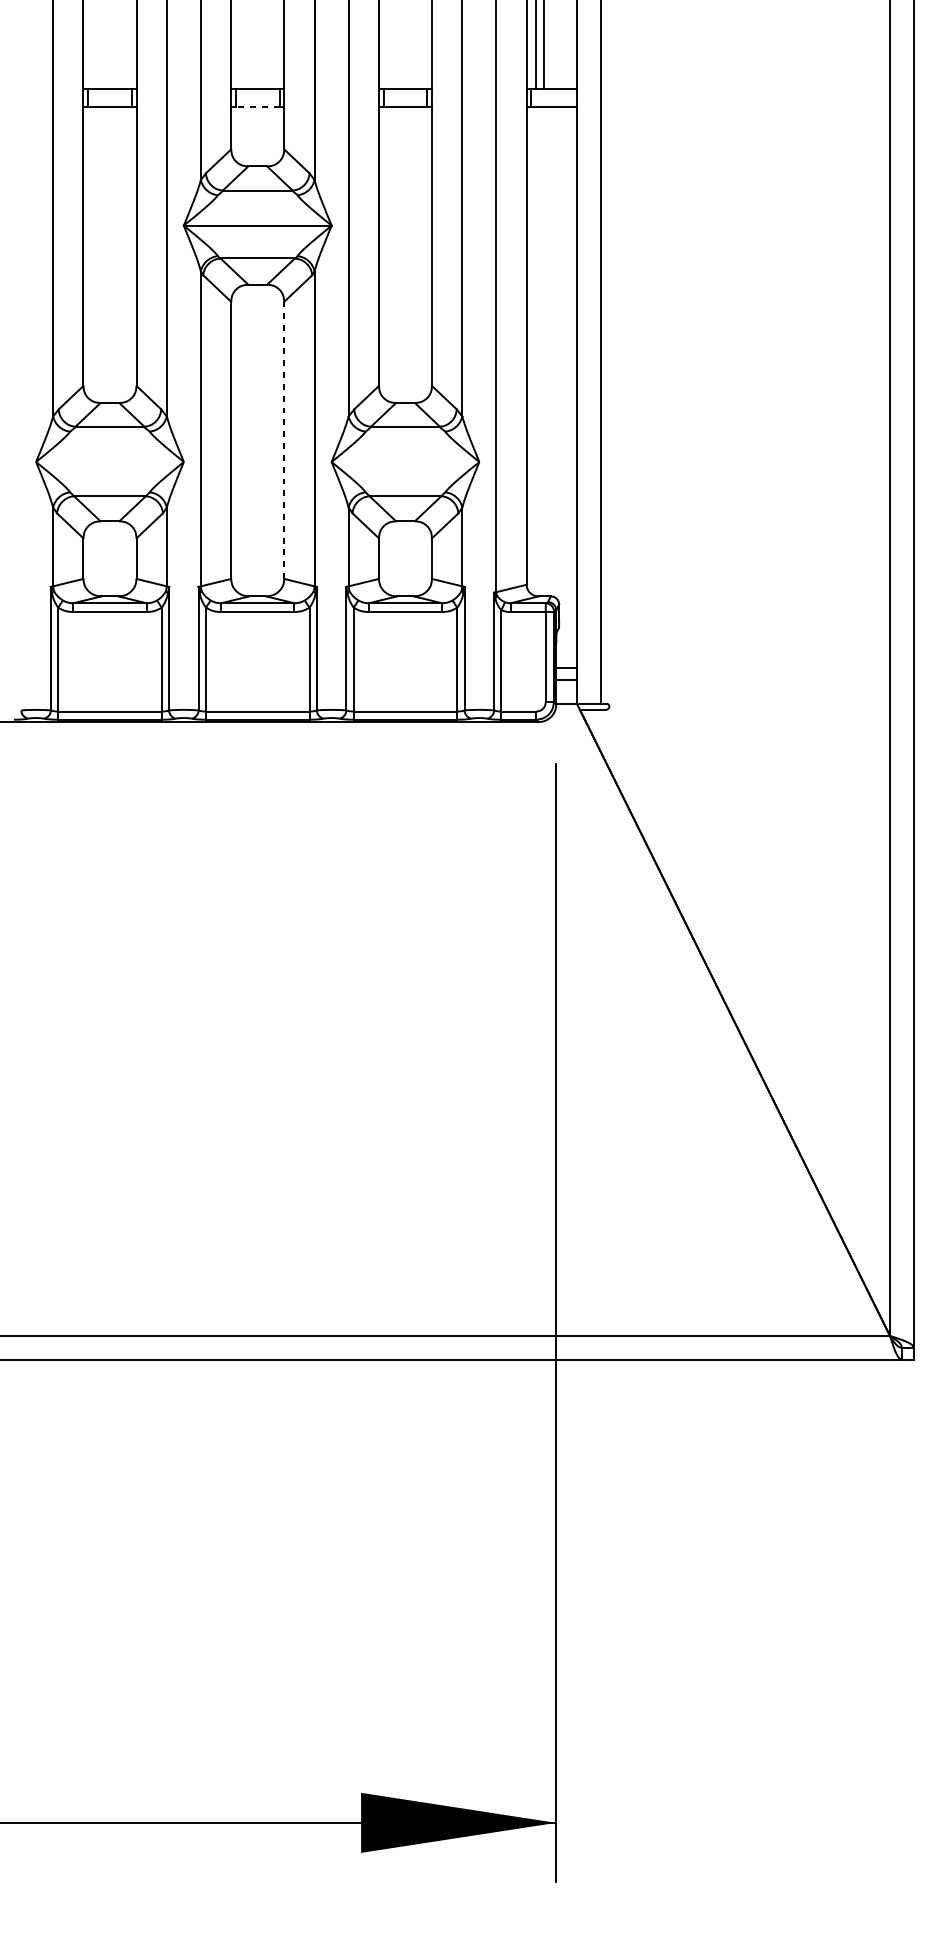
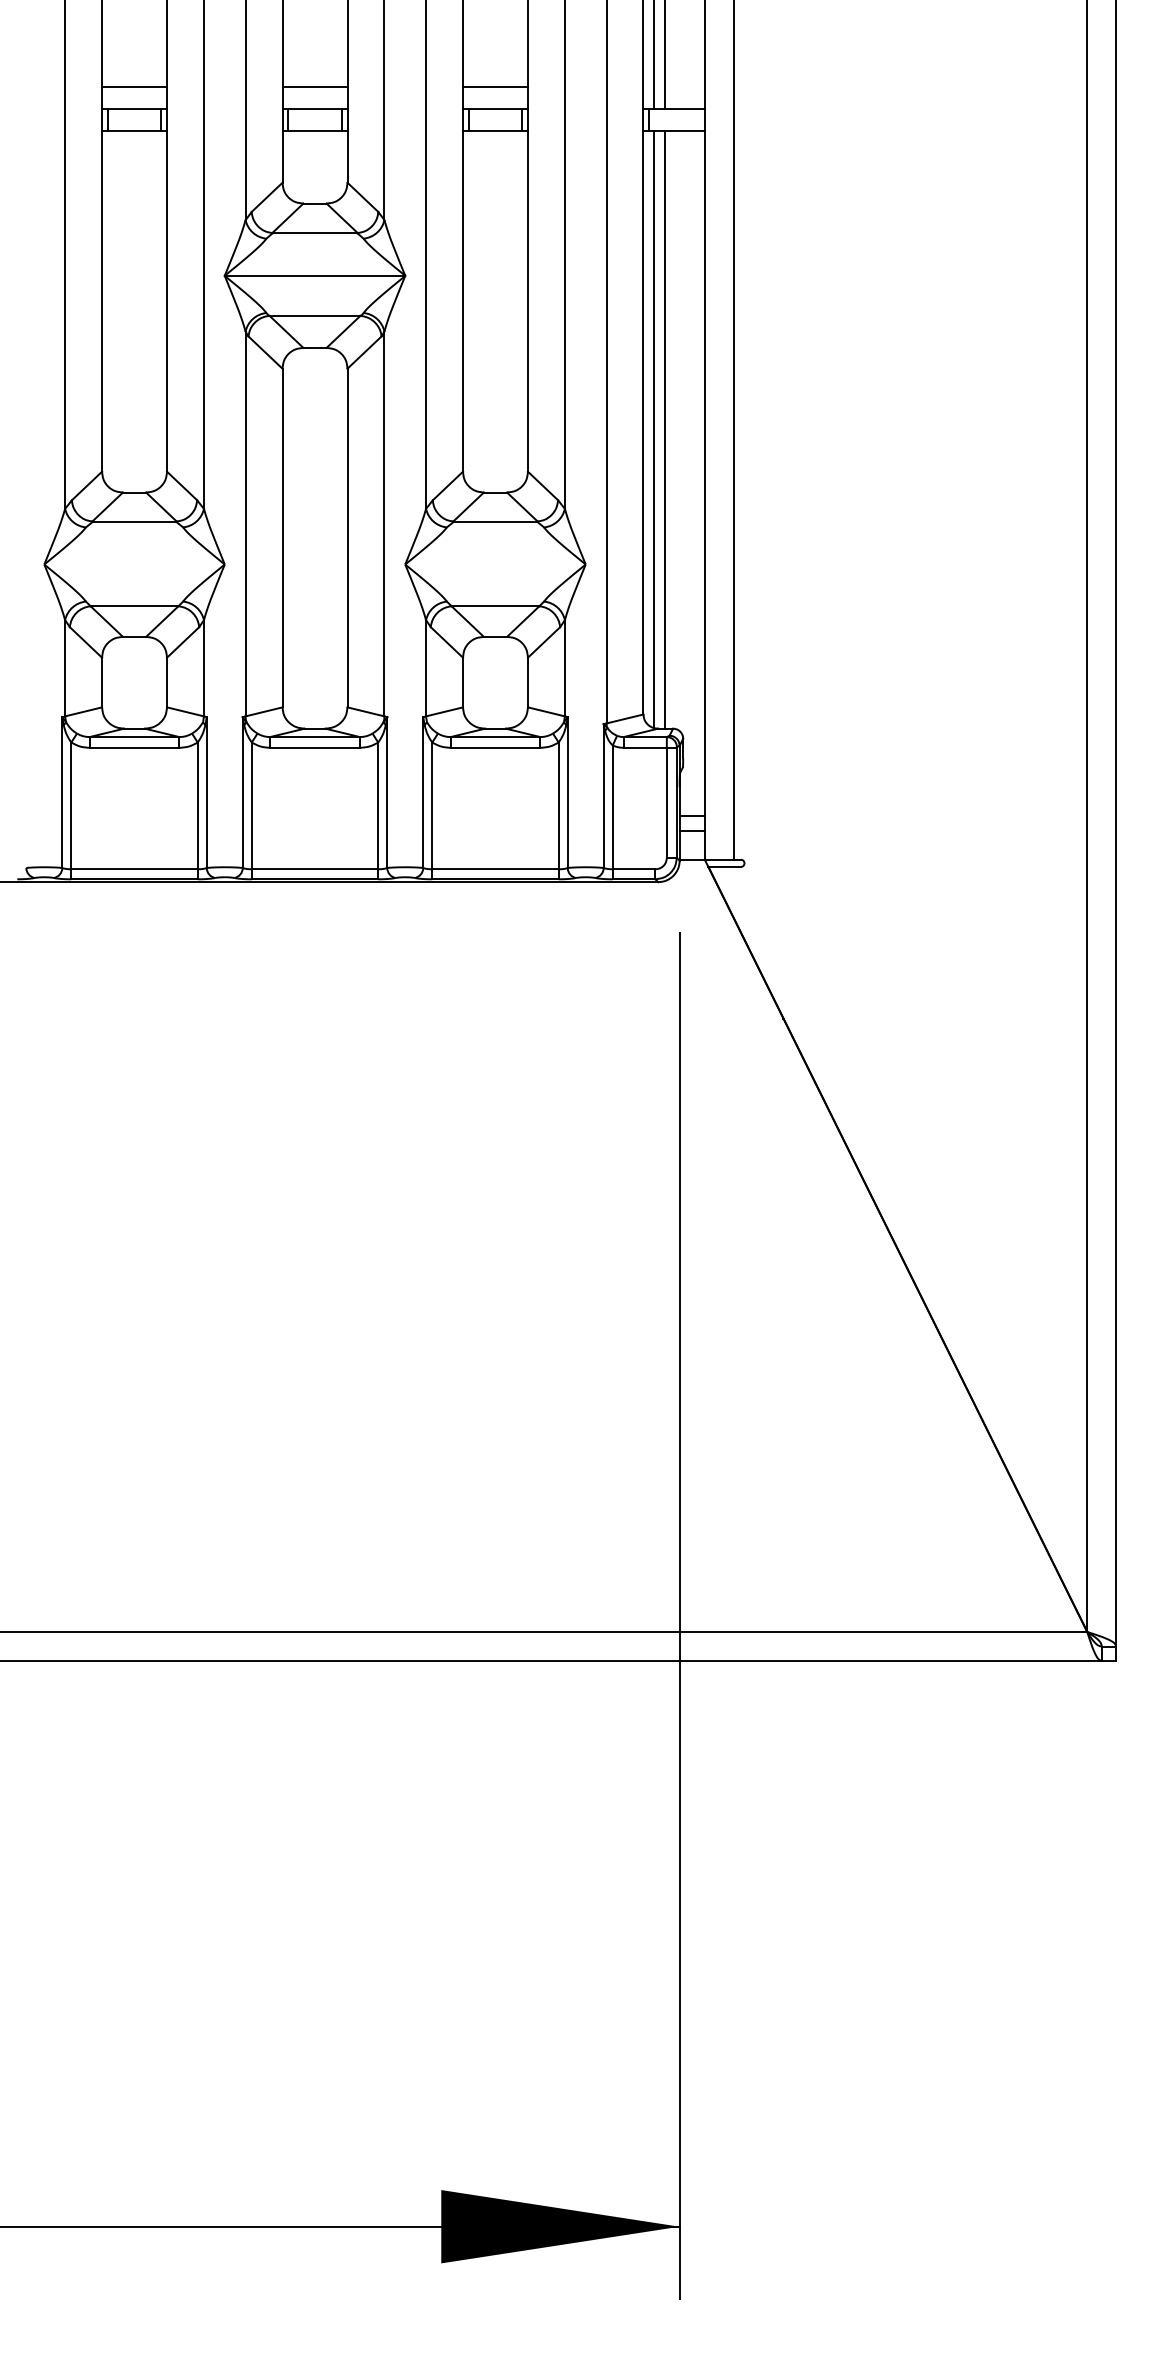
line: (109, 71) -> (134, 87), added
line: (257, 71) -> (314, 87), added
line: (405, 71) -> (495, 87), added
line: (258, 106) -> (315, 130), dashed -> solid
line: (535, 350) -> (654, 428), added
line: (544, 351) -> (665, 429), added
line: (284, 439) -> (347, 537), dashed -> solid

